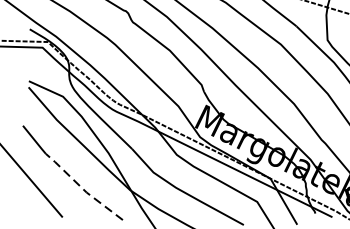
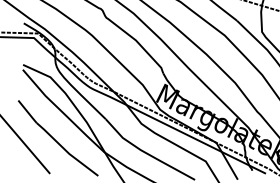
line: (81, 188) -> (65, 150), dashed -> solid

